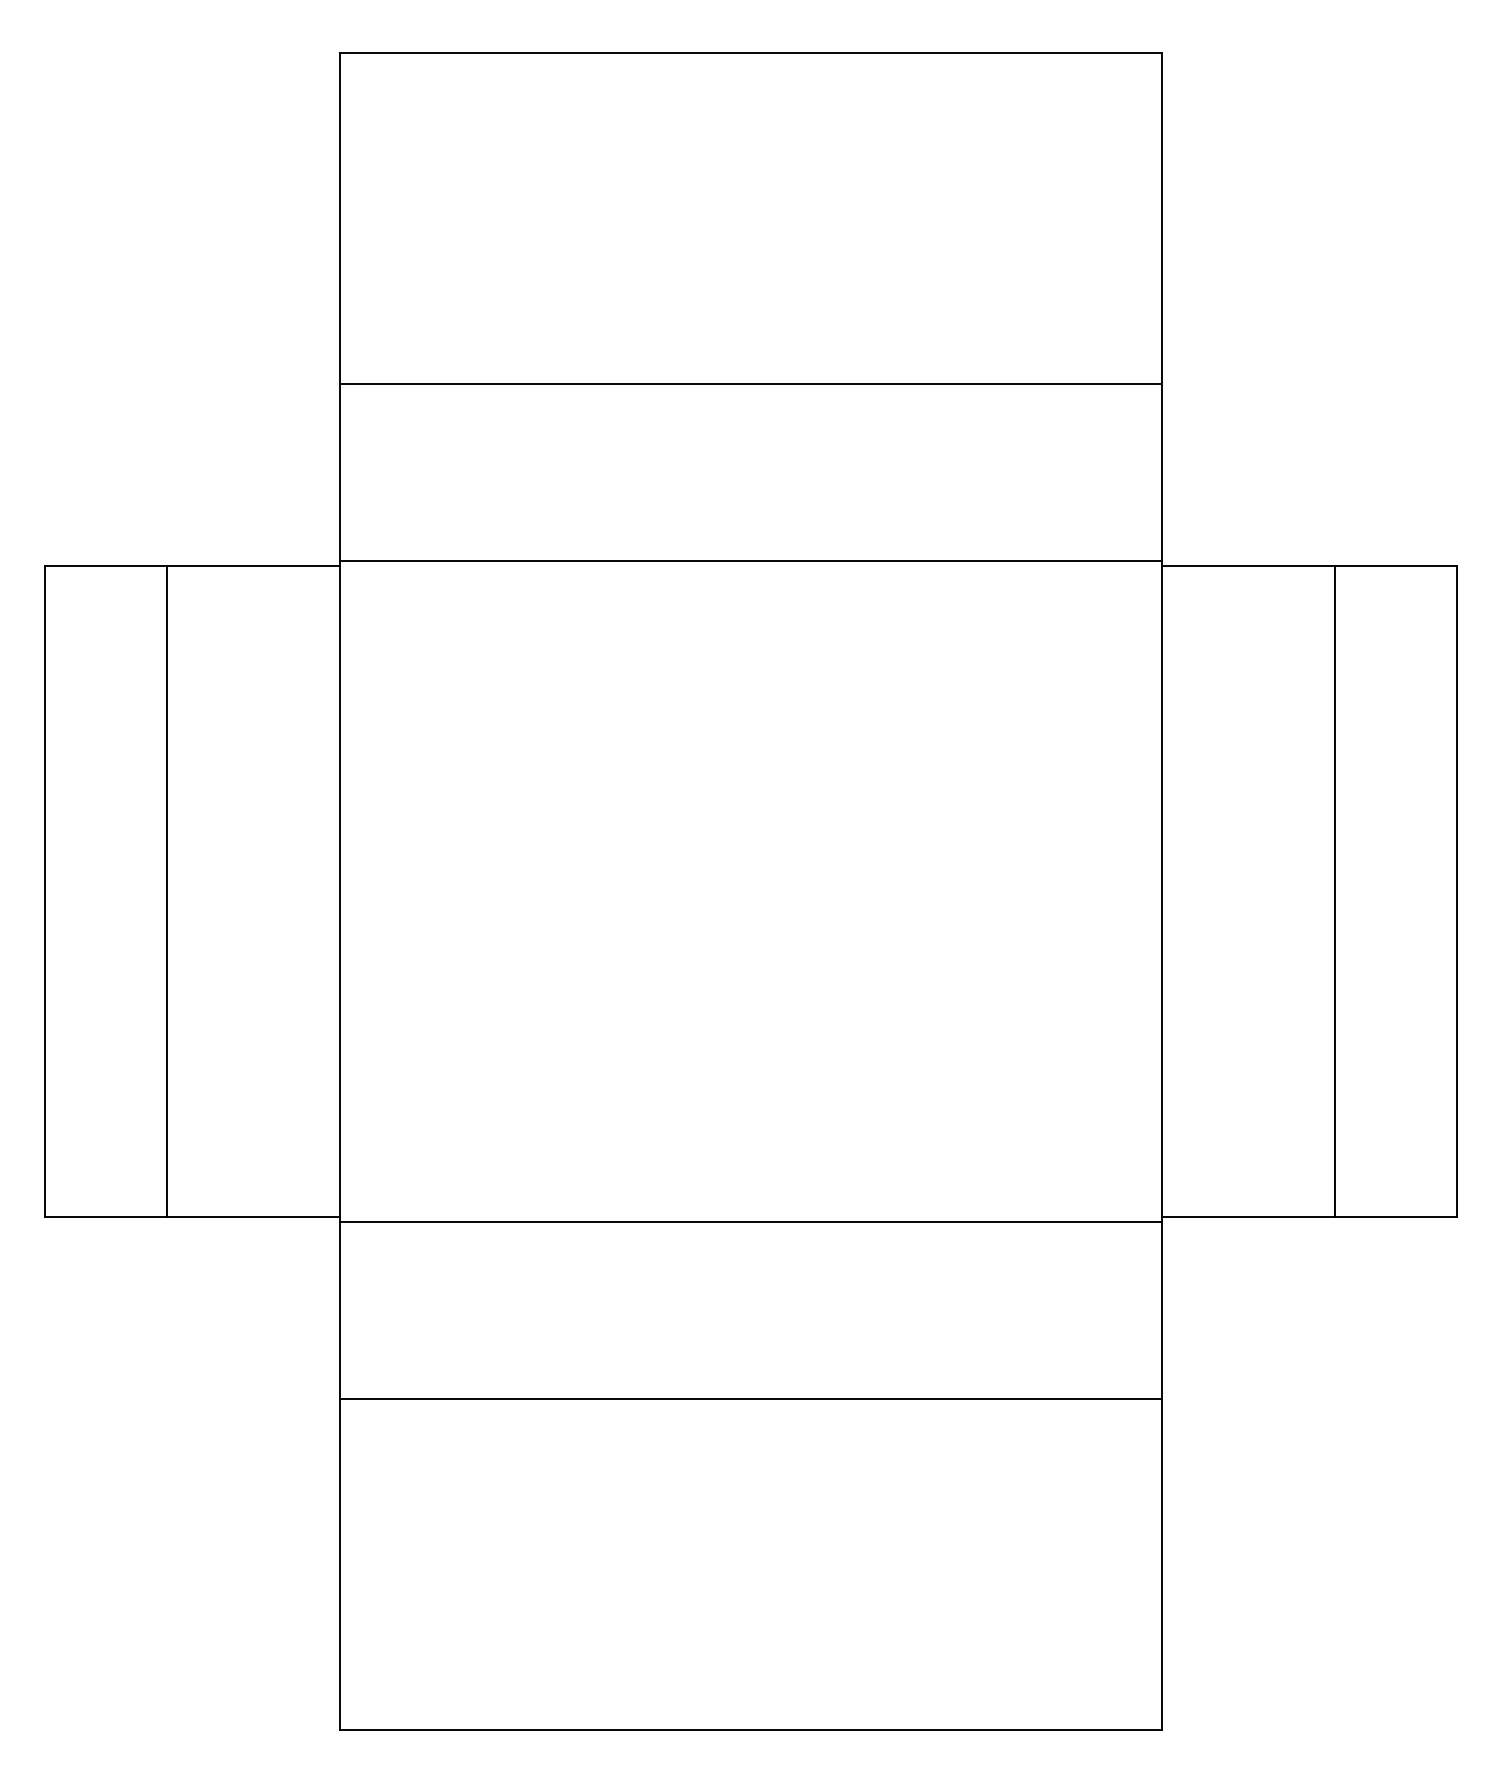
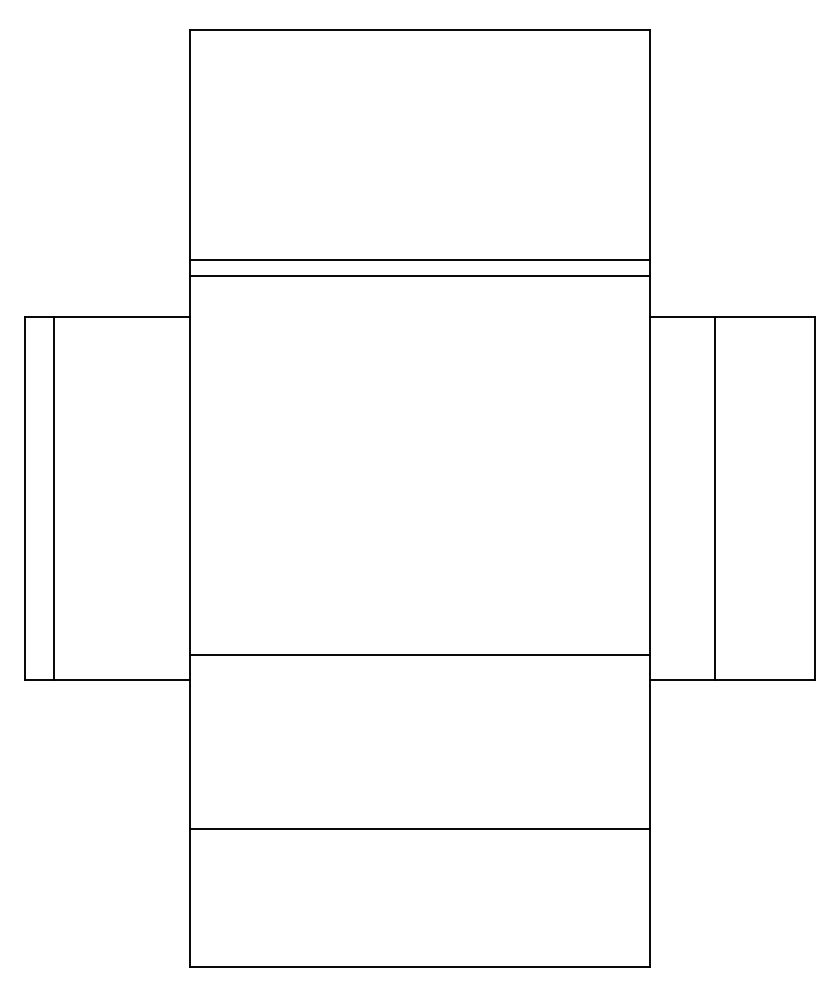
line: (750, 383) -> (419, 260), moved
line: (750, 560) -> (419, 275), moved
line: (167, 891) -> (54, 498), moved
line: (1334, 891) -> (714, 498), moved
line: (750, 1222) -> (419, 655), moved
line: (750, 1399) -> (419, 829), moved

